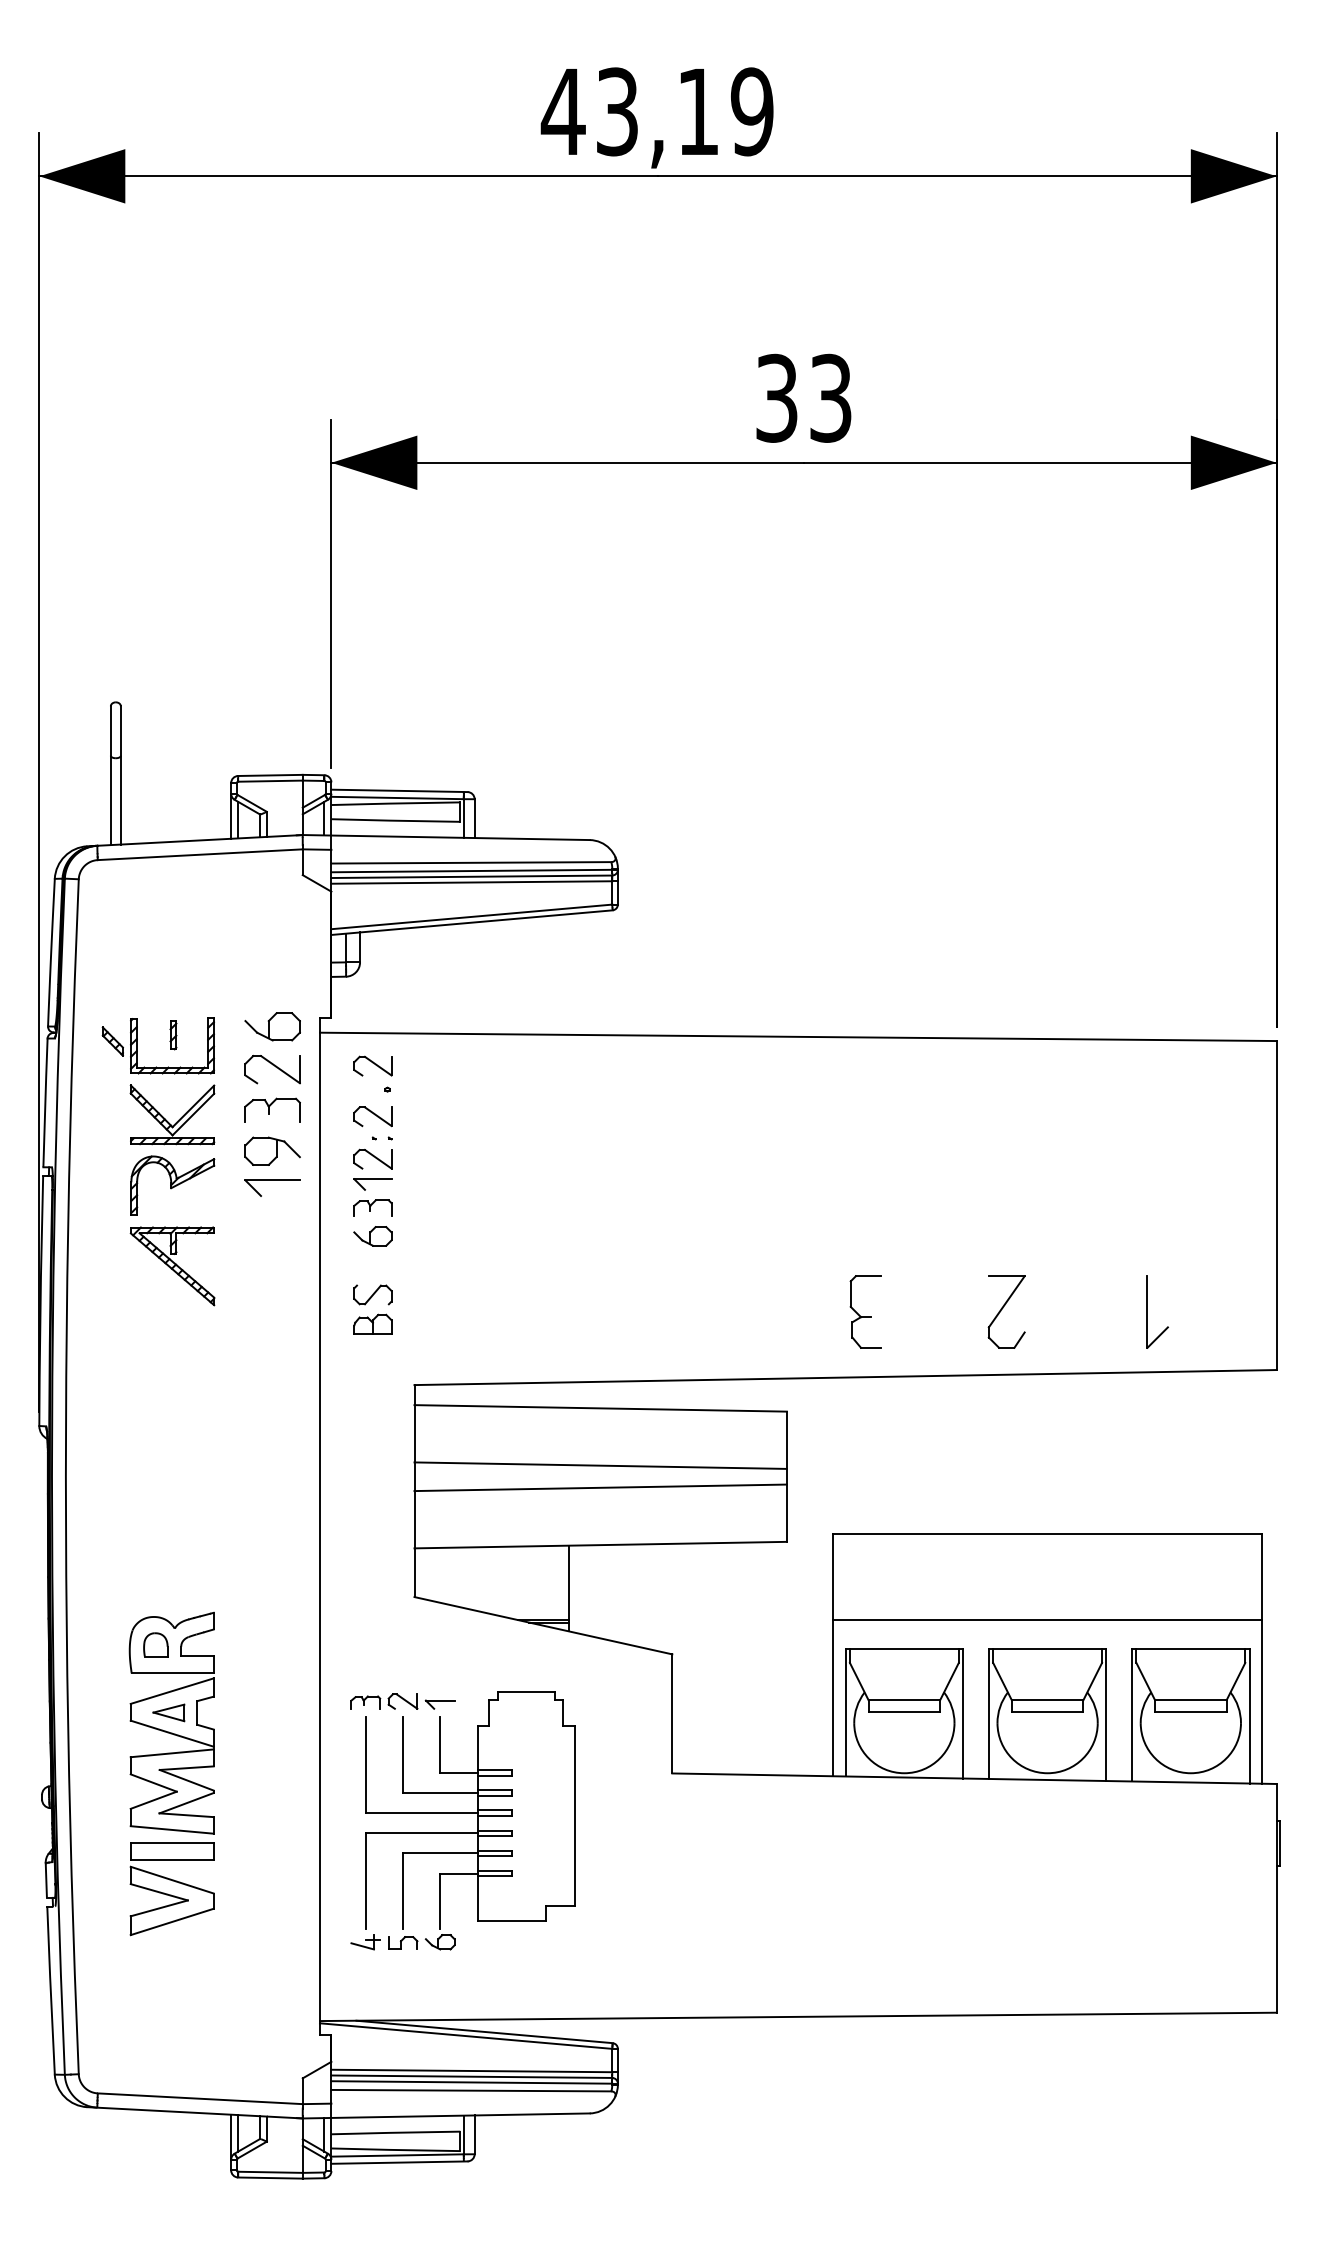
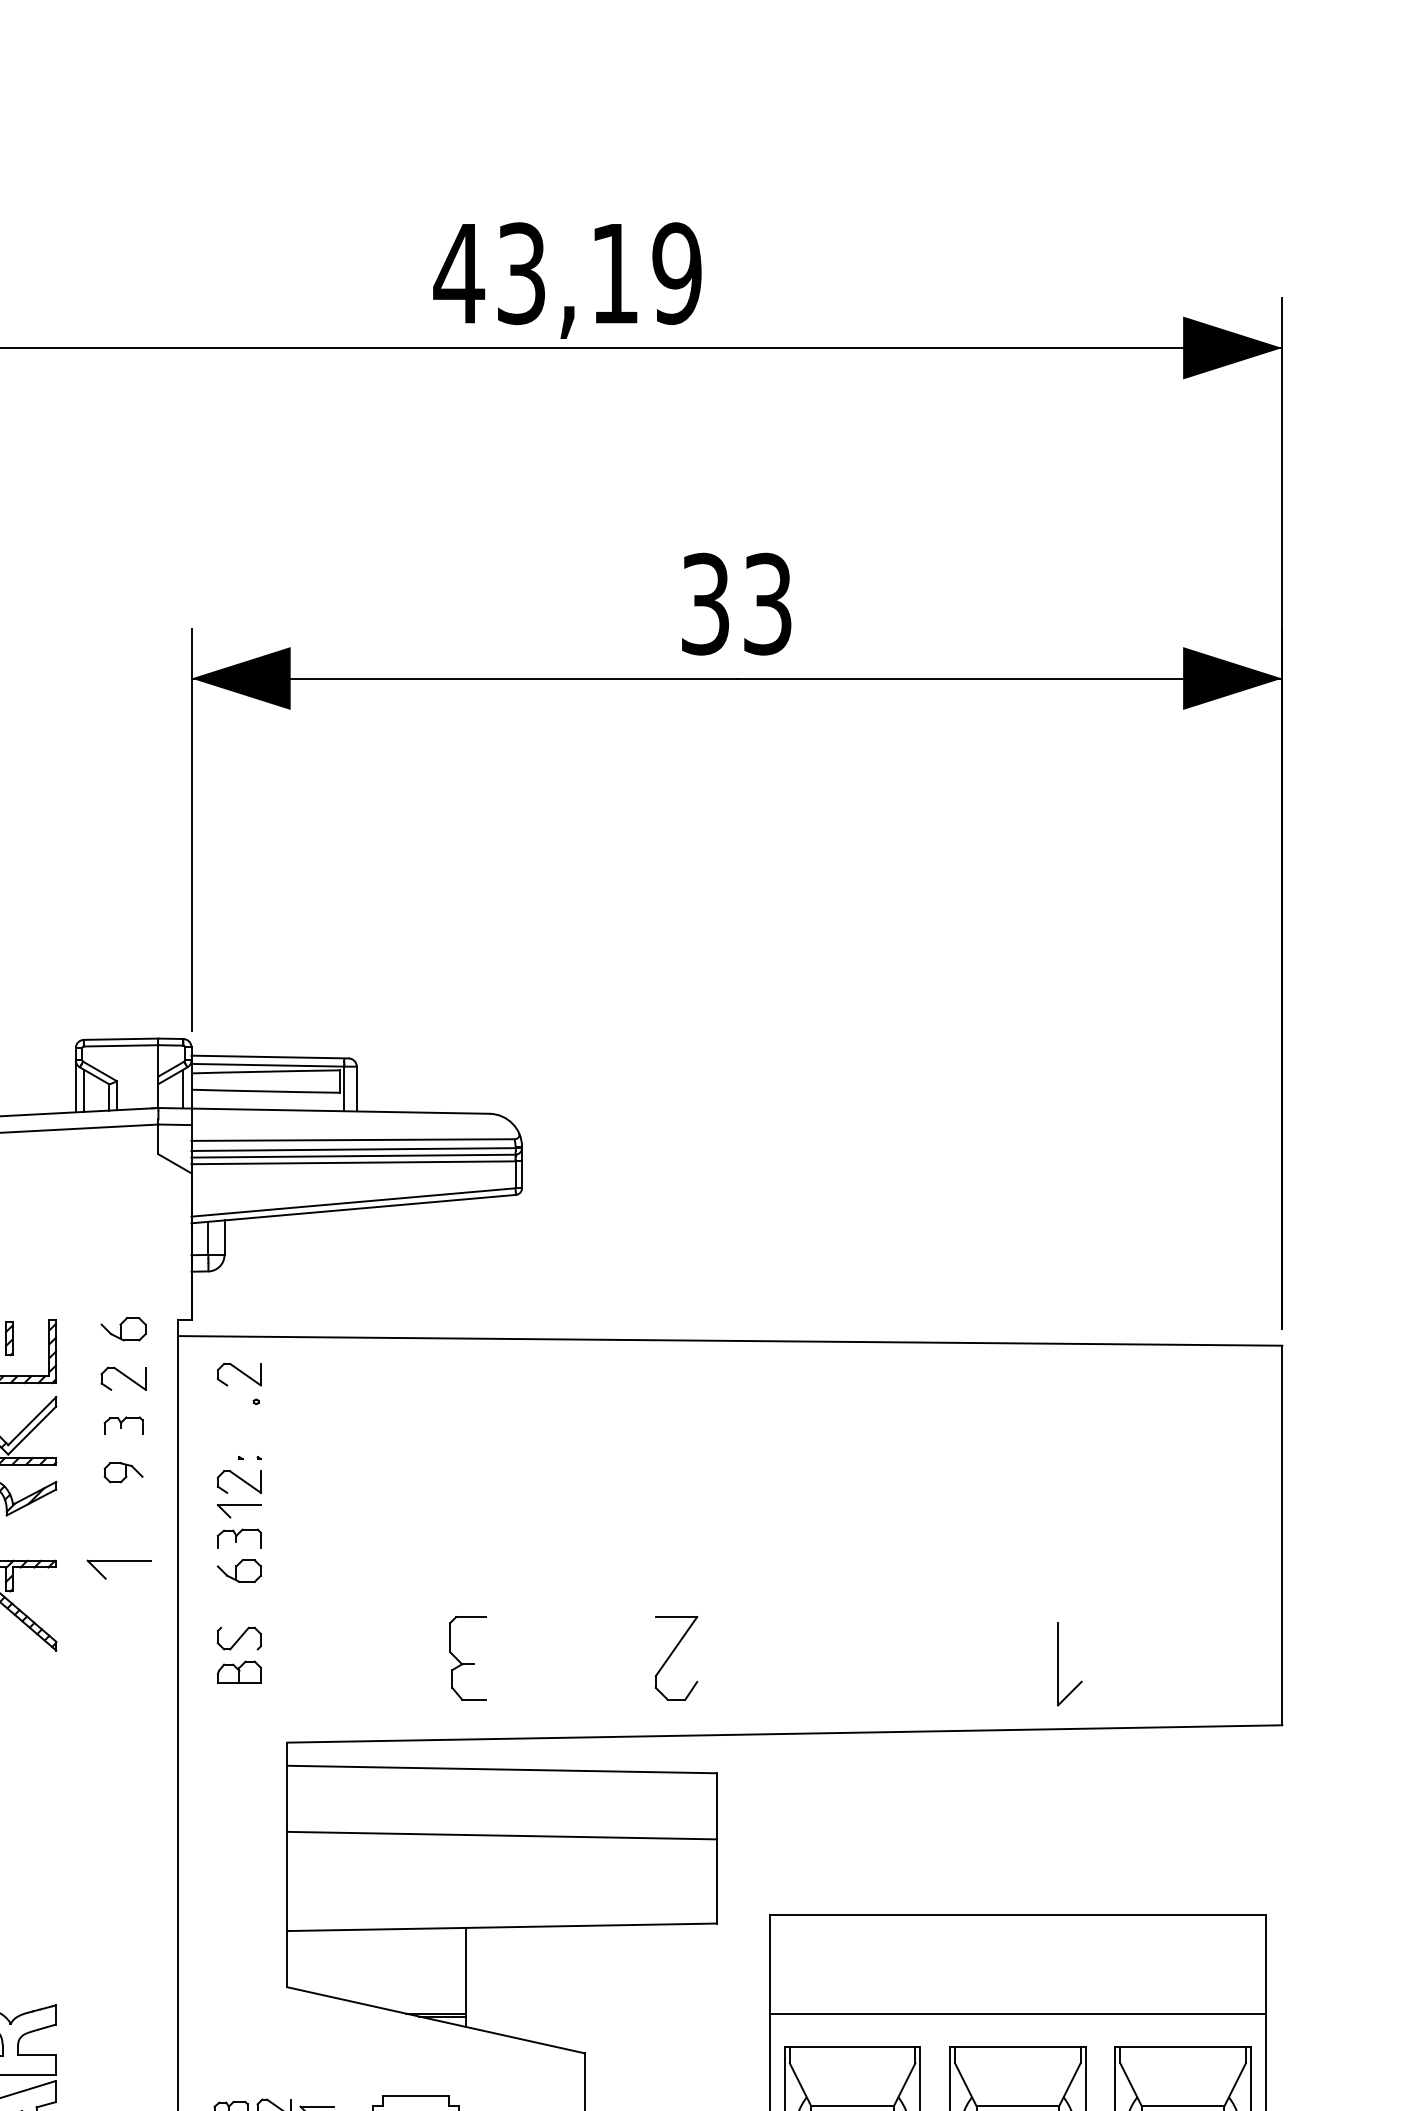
part: (272, 1026) -> (123, 1328), size x0.7
part: (272, 1069) -> (123, 1378), size x0.7
part: (272, 1109) -> (123, 1424), size x0.6
part: (372, 1116) -> (238, 1432), removed
part: (272, 1150) -> (123, 1471), size x0.6
part: (272, 1180) -> (118, 1560), moved
part: (865, 1311) -> (467, 1657), moved
part: (1006, 1311) -> (676, 1657), moved
part: (1147, 1311) -> (1058, 1663), moved
line: (600, 1487) -> (501, 1860), removed

